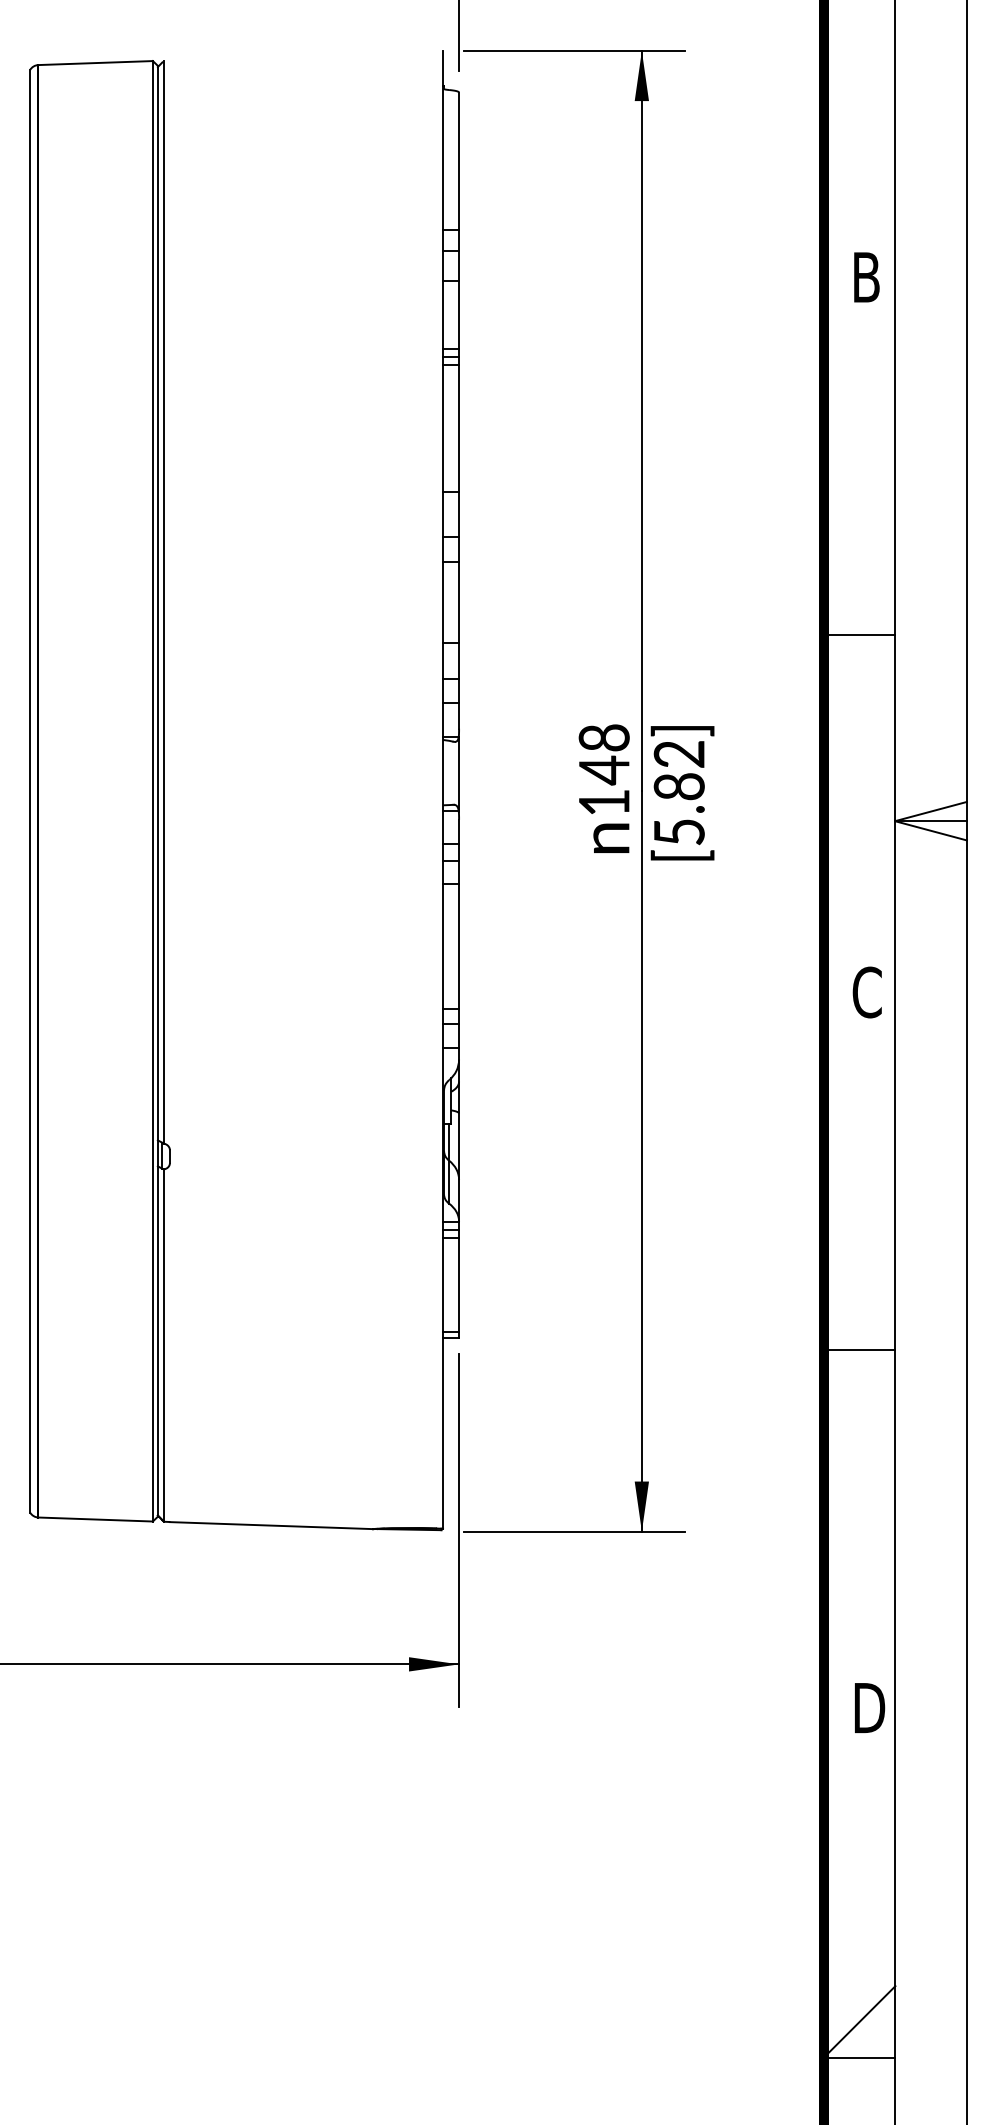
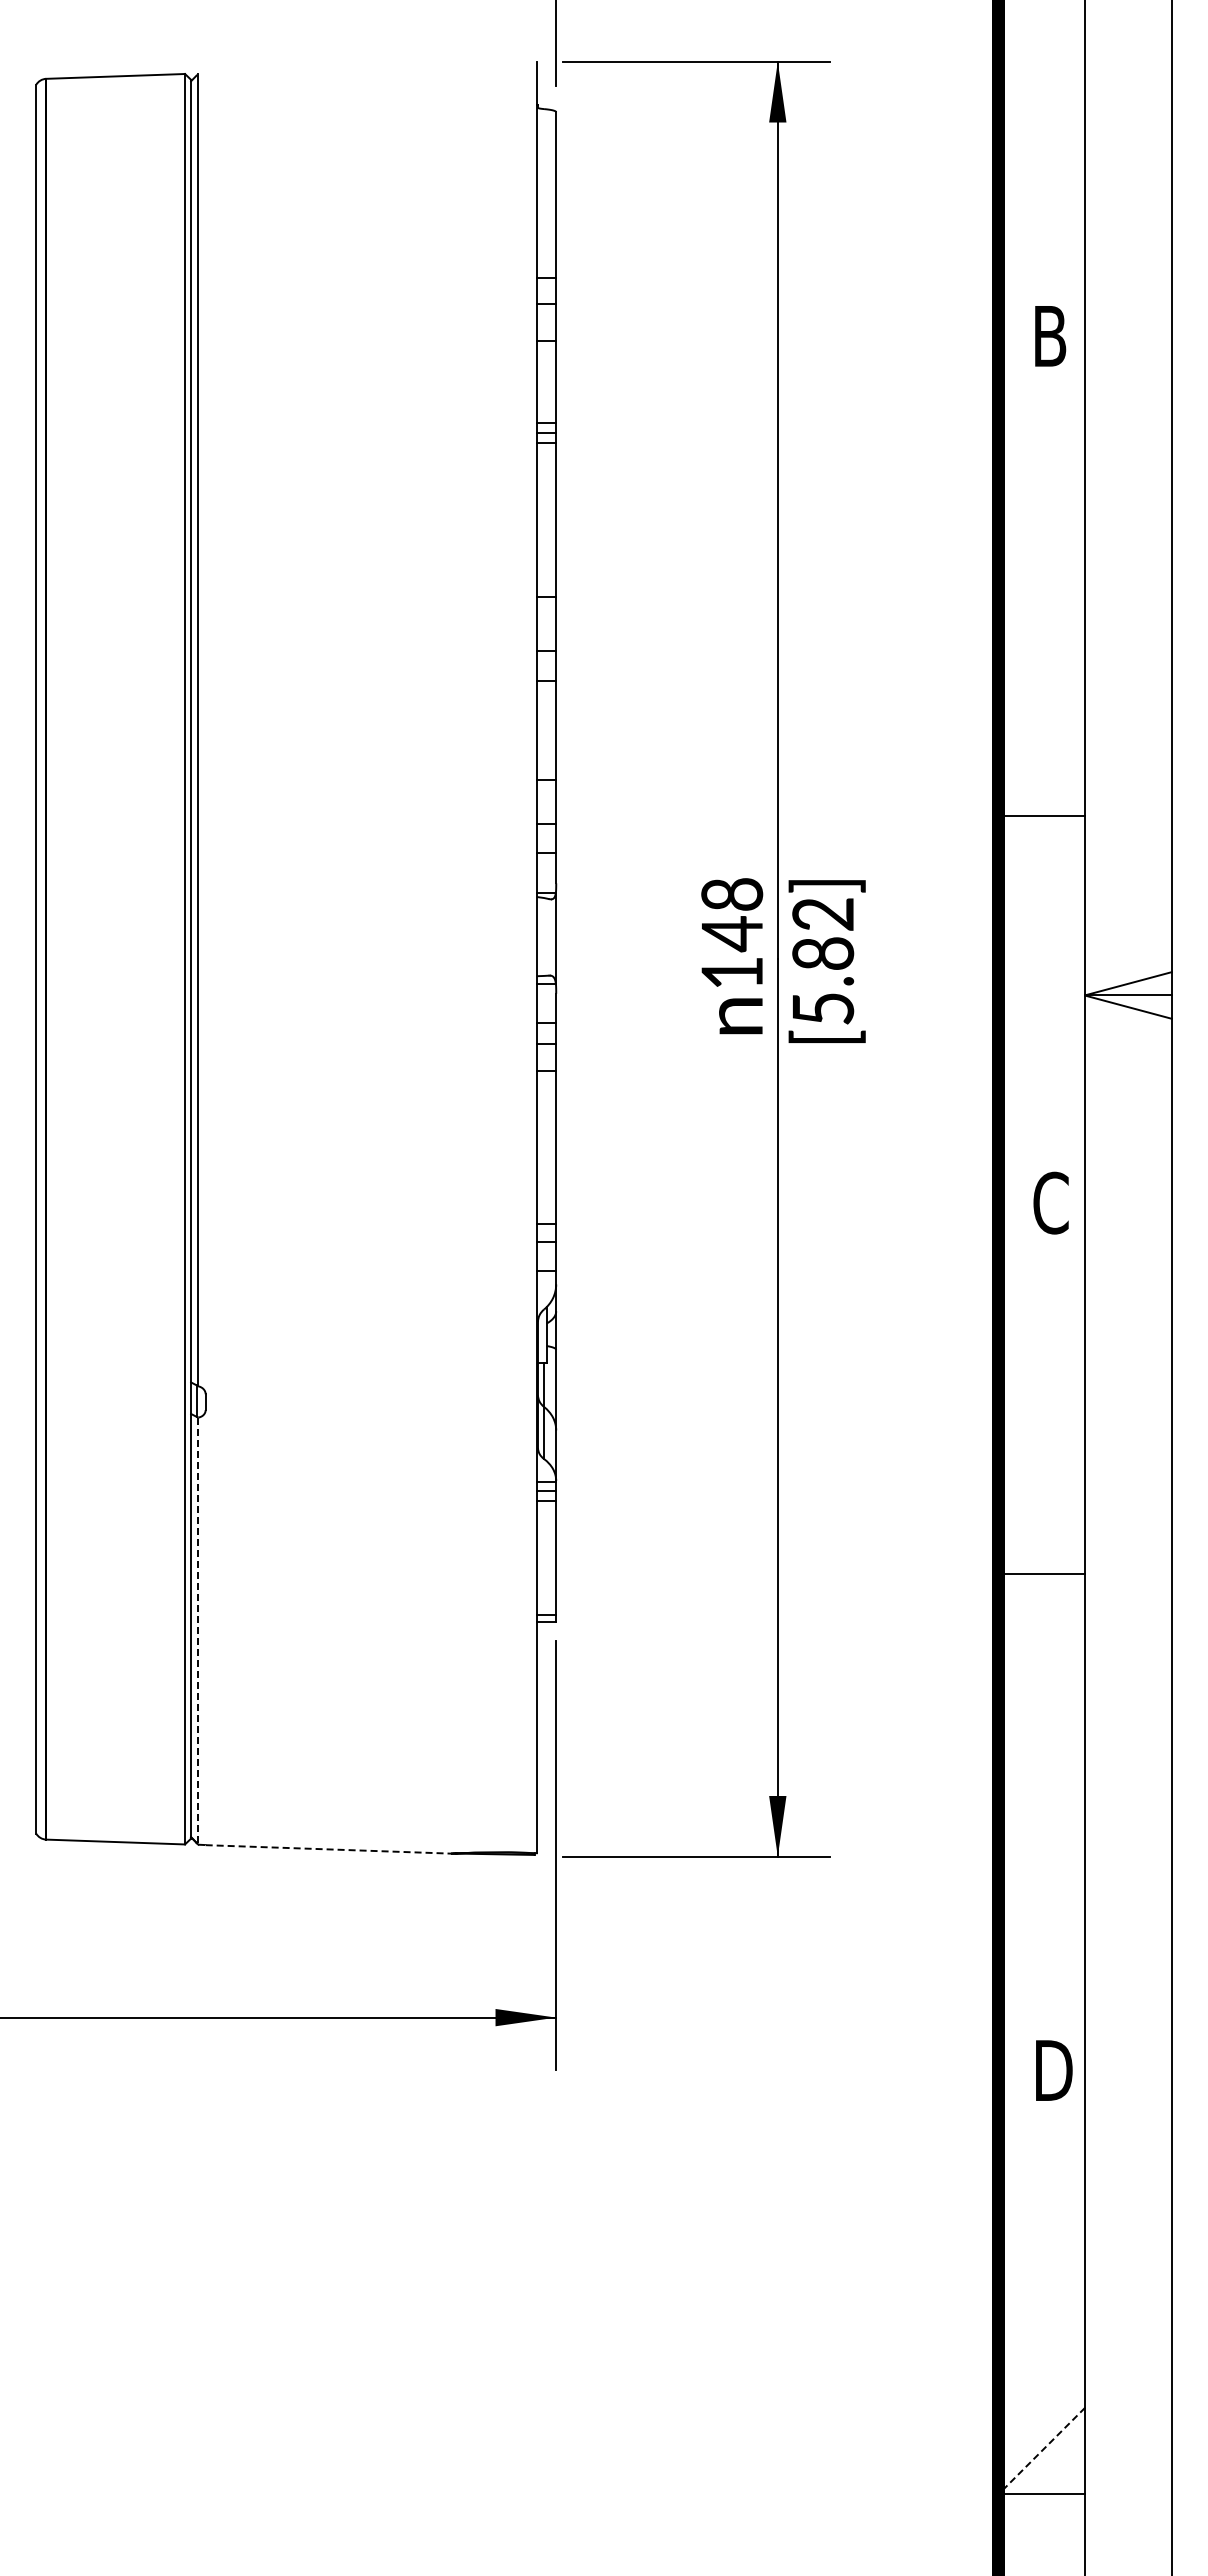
line: (859, 635) -> (1041, 816), moved
line: (164, 1345) -> (198, 1631), solid -> dashed
line: (859, 1349) -> (1041, 1573), moved
line: (272, 1525) -> (329, 1849), solid -> dashed
line: (859, 2022) -> (1041, 2451), solid -> dashed

